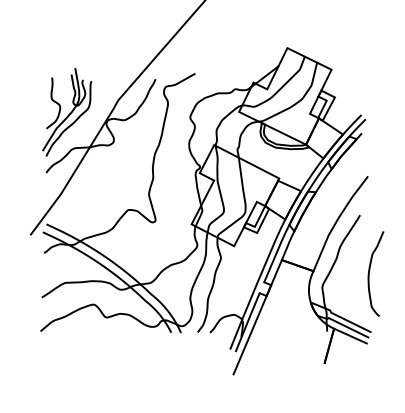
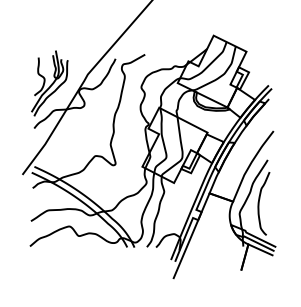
curve: (370, 270) -> (259, 201), moved

